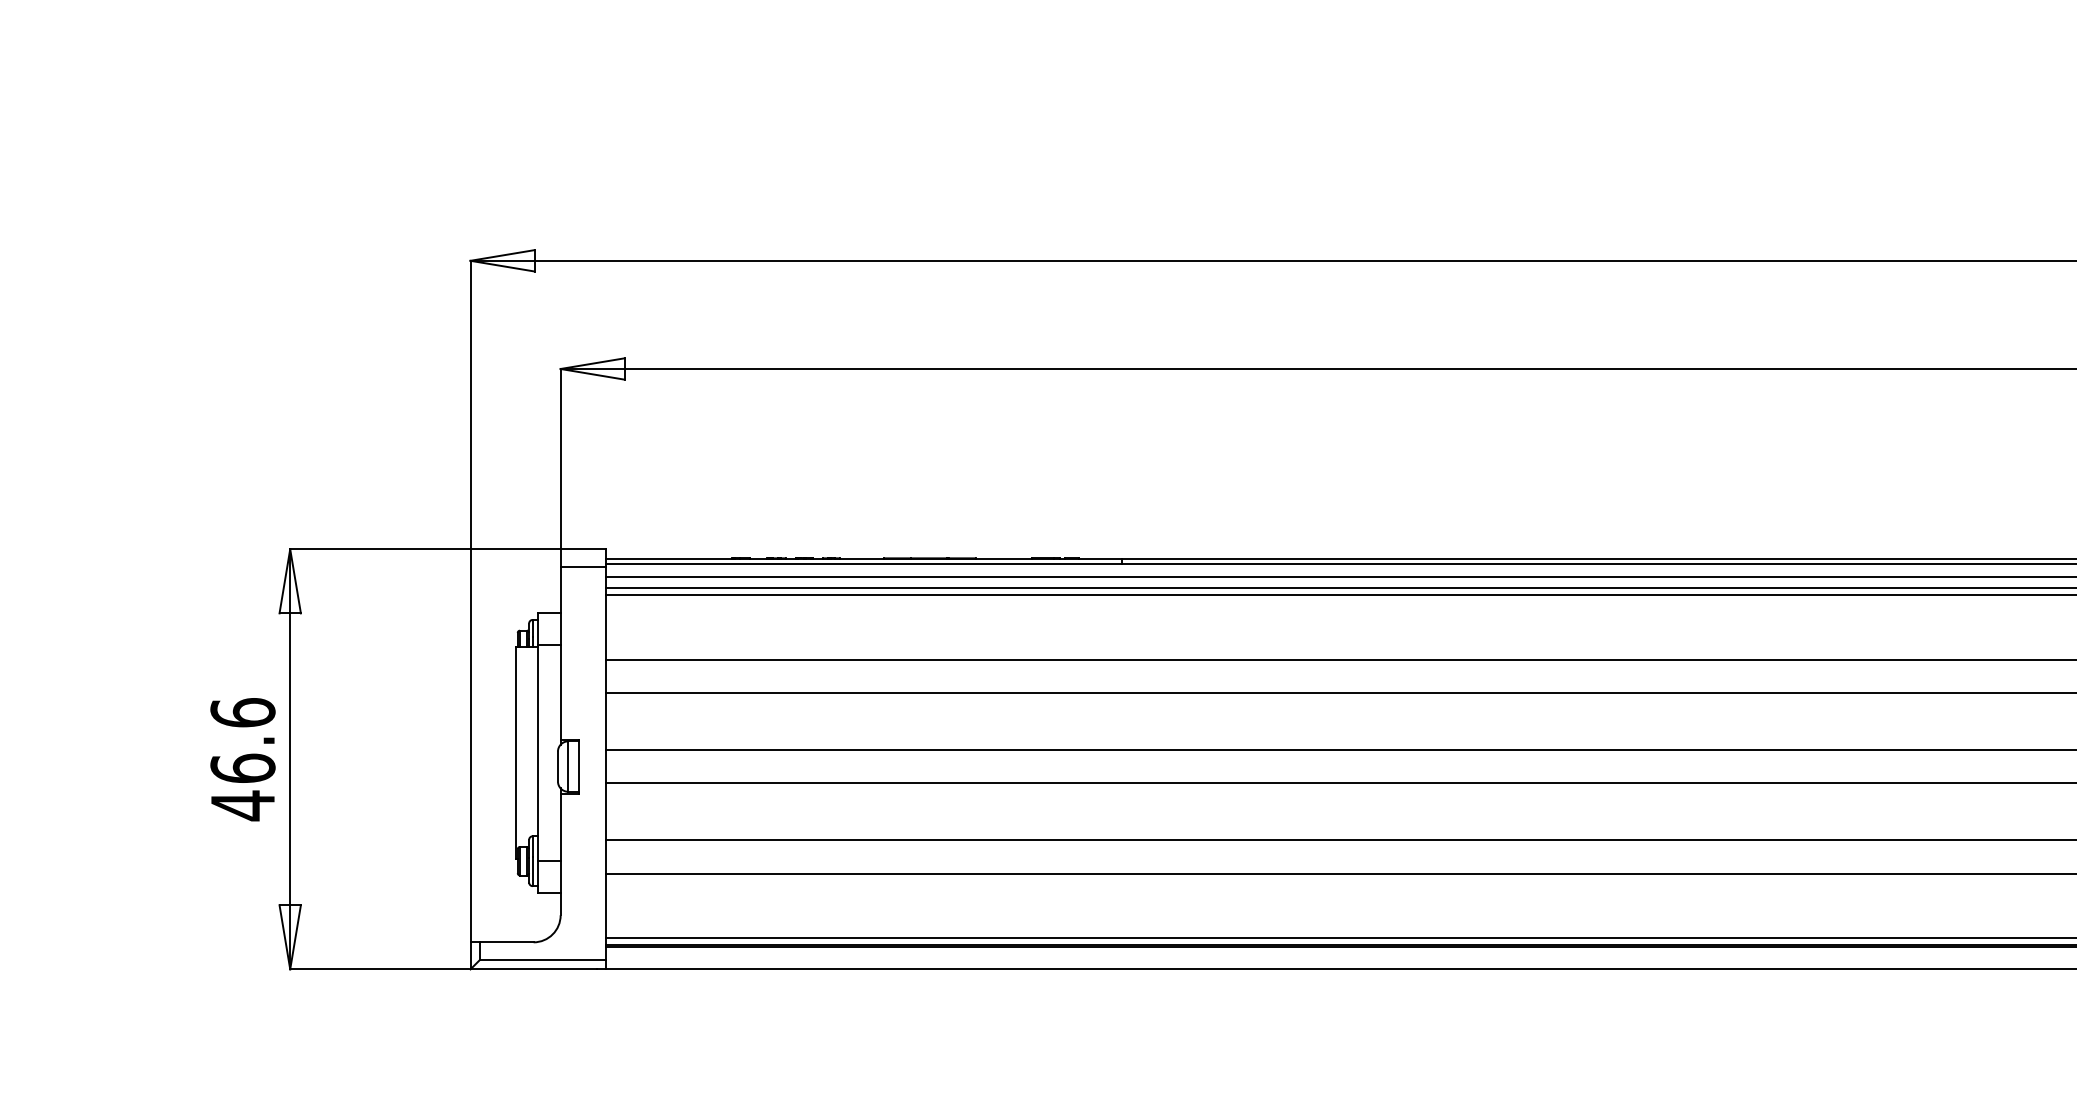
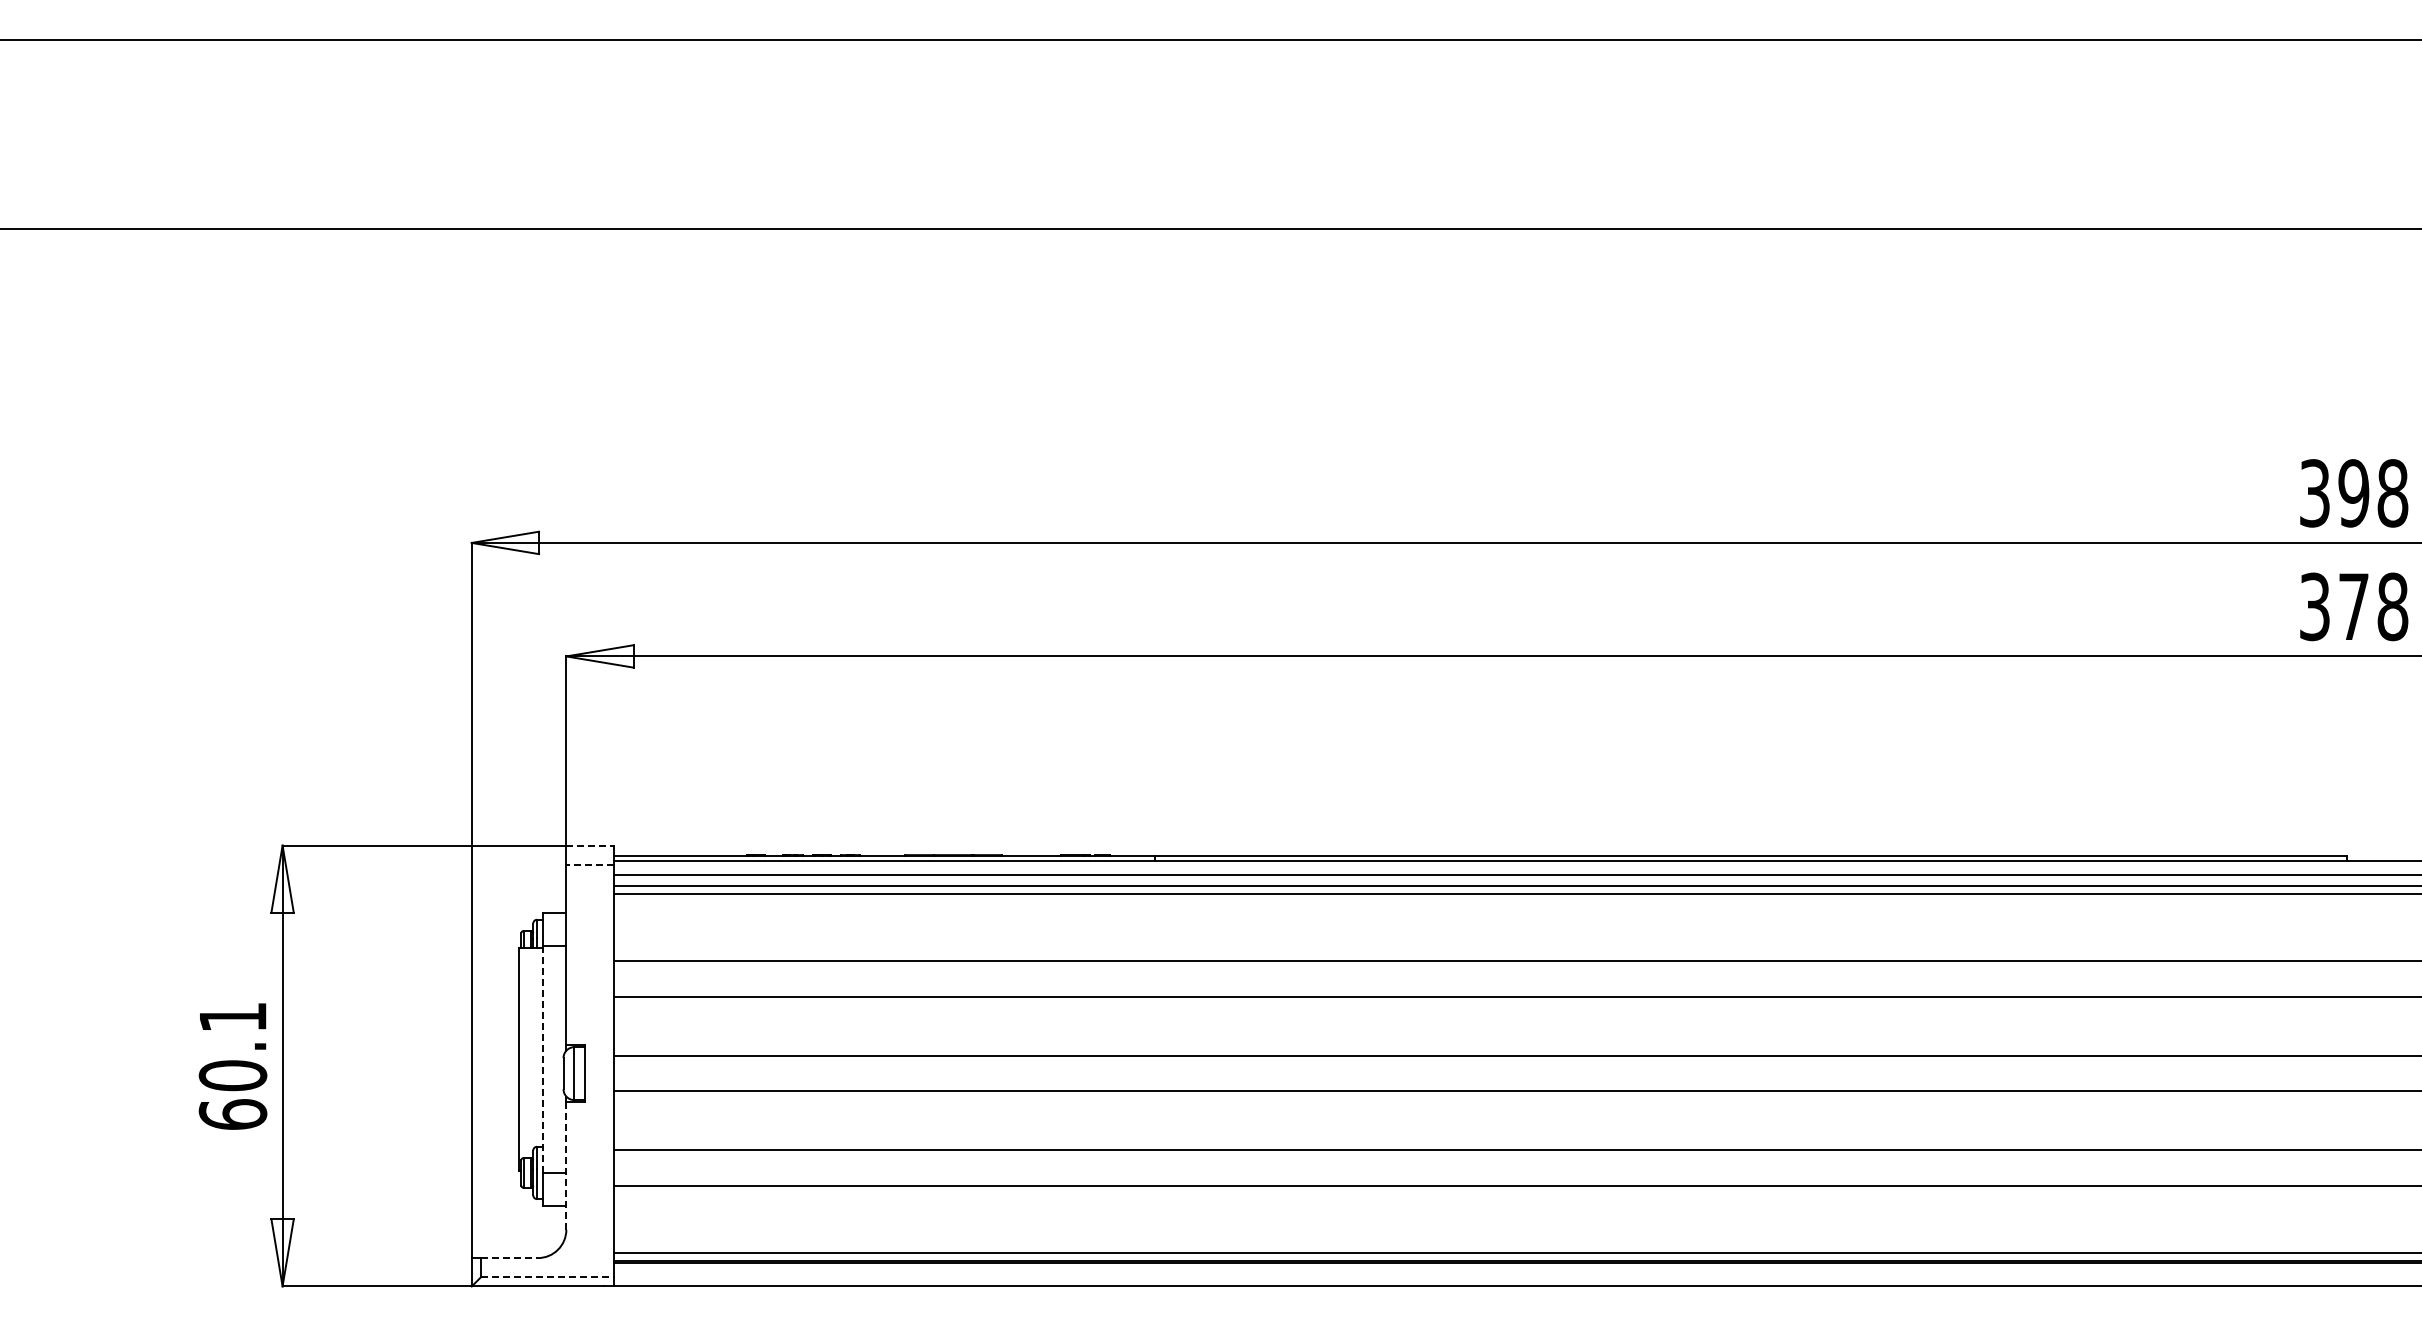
line: (583, 549) -> (590, 845), solid -> dashed
line: (583, 567) -> (590, 864), solid -> dashed
line: (537, 753) -> (542, 1059), solid -> dashed
text: (242, 759) -> (232, 1066), 46.6 -> 60.1
line: (560, 854) -> (566, 1165), solid -> dashed
line: (507, 942) -> (510, 1258), solid -> dashed
line: (542, 959) -> (547, 1276), solid -> dashed

